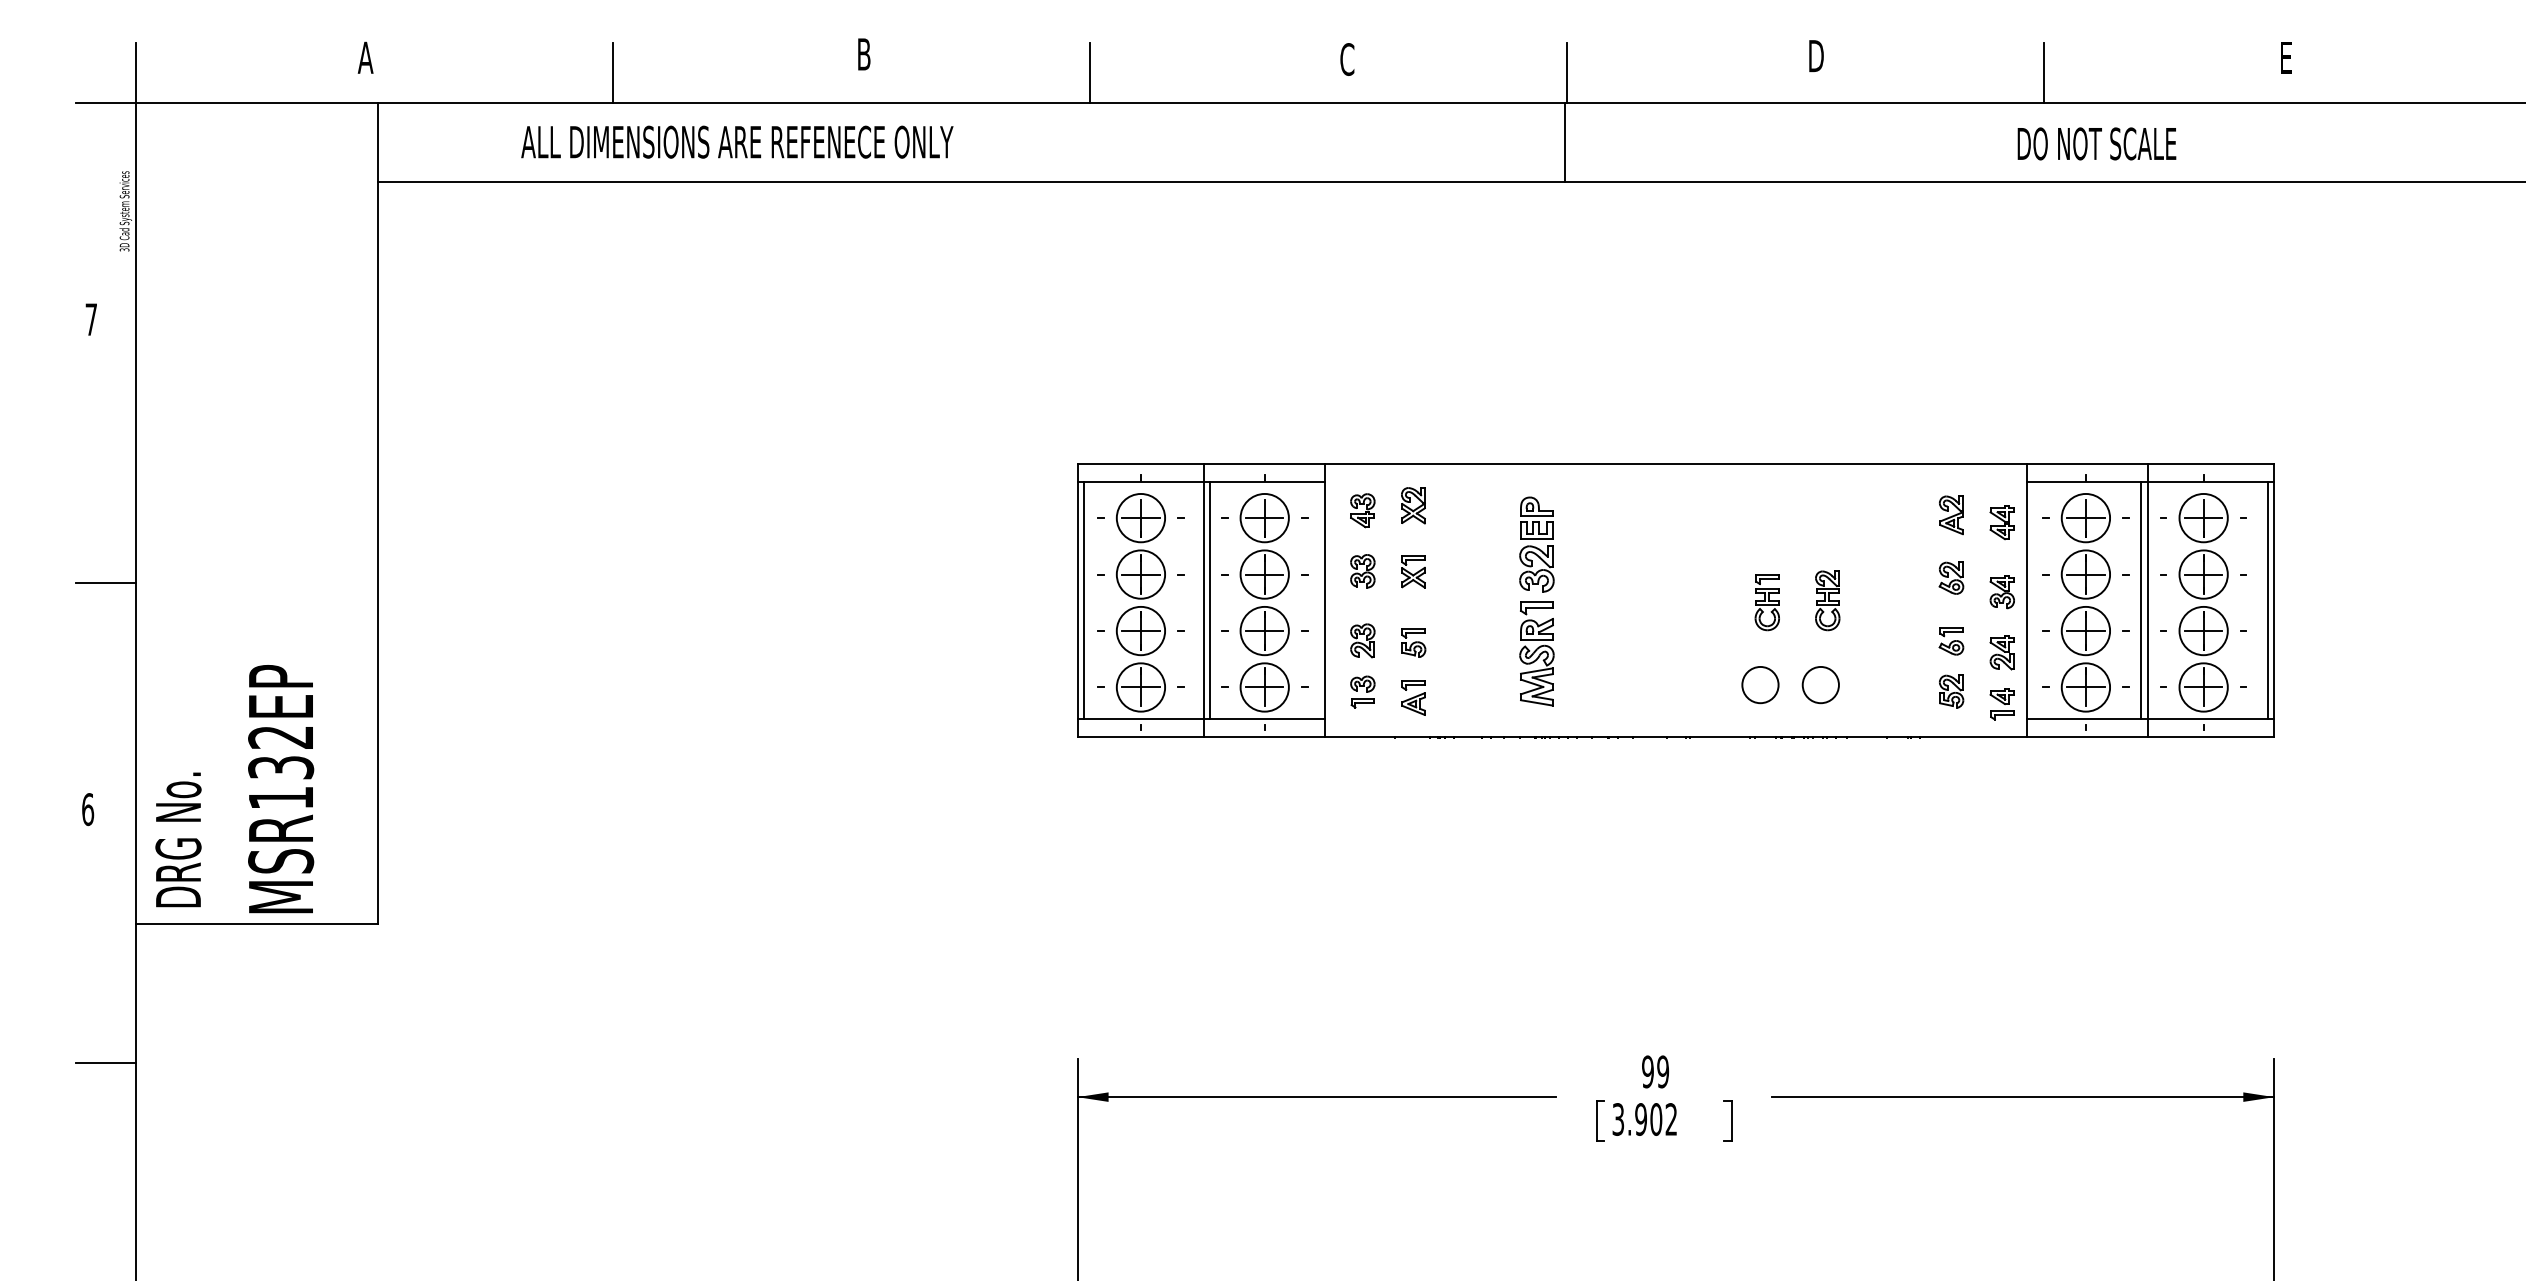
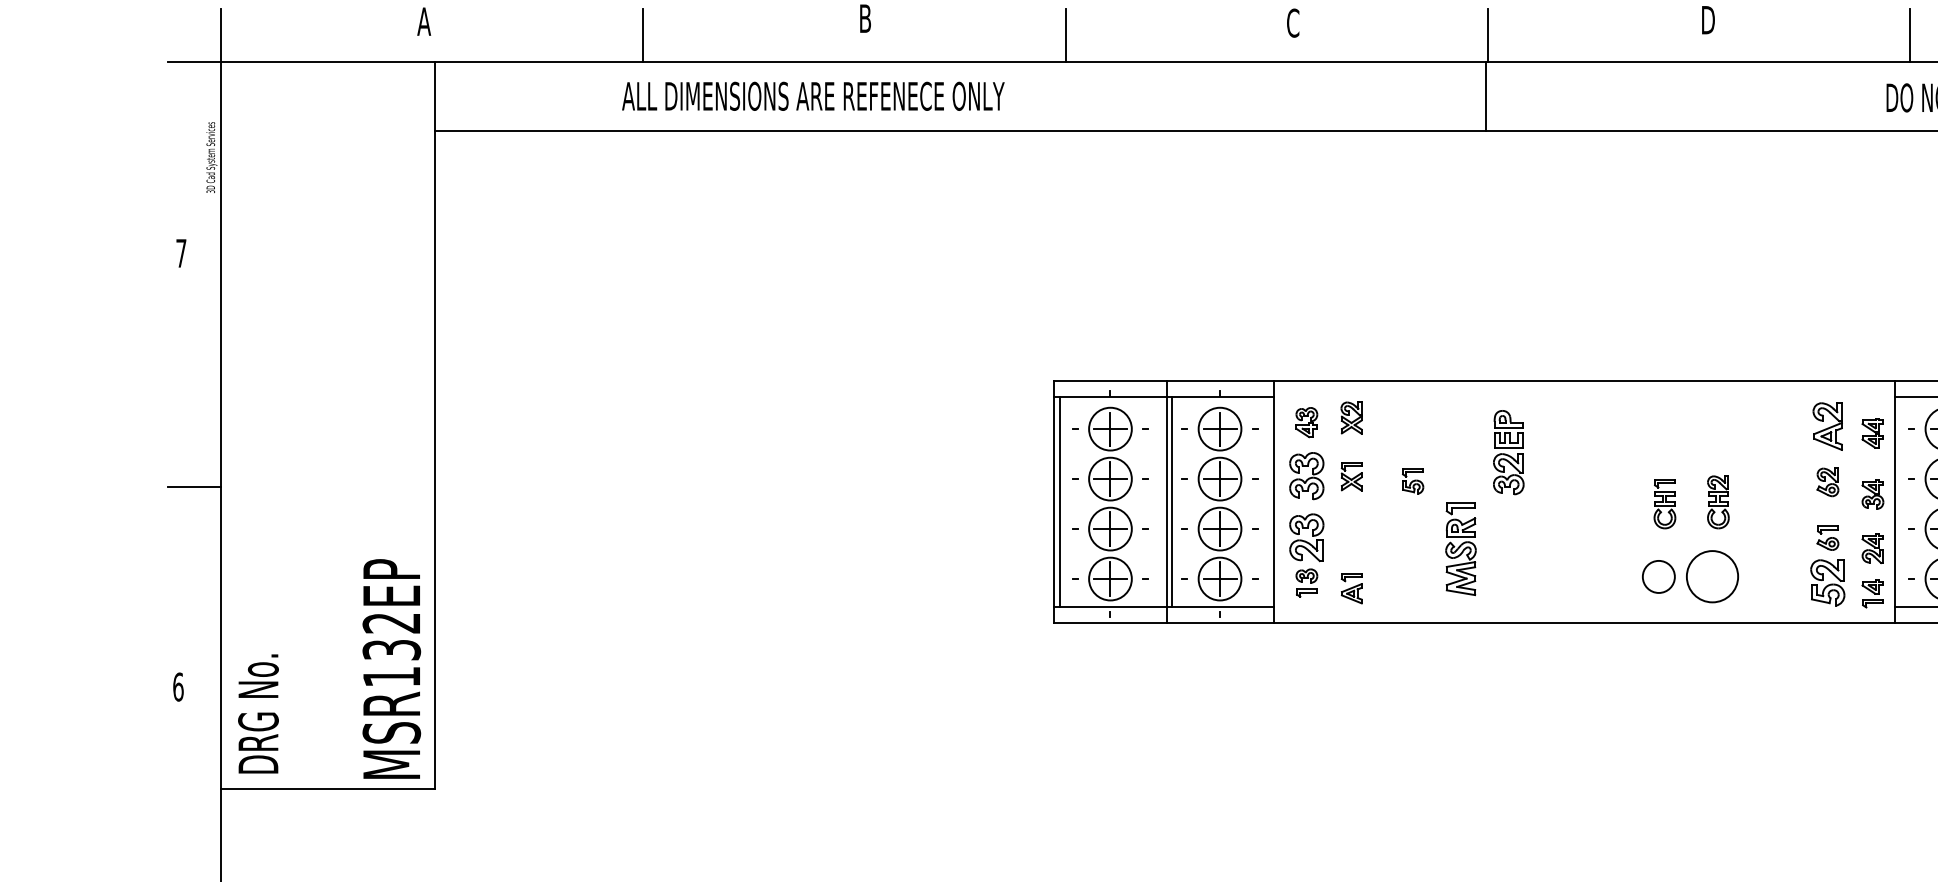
text: (737, 141) -> (813, 95), moved
part: (1951, 515) -> (1827, 426), size x1.4
part: (1536, 544) -> (1508, 452), moved
part: (1362, 571) -> (1306, 476), size x1.6
part: (1362, 640) -> (1306, 537), size x1.6
part: (1413, 642) -> (1412, 480), moved
circle: (1820, 685) -> (1711, 577), size x1.6
part: (1951, 691) -> (1827, 582), size x1.6
text: (281, 789) -> (392, 669), moved

